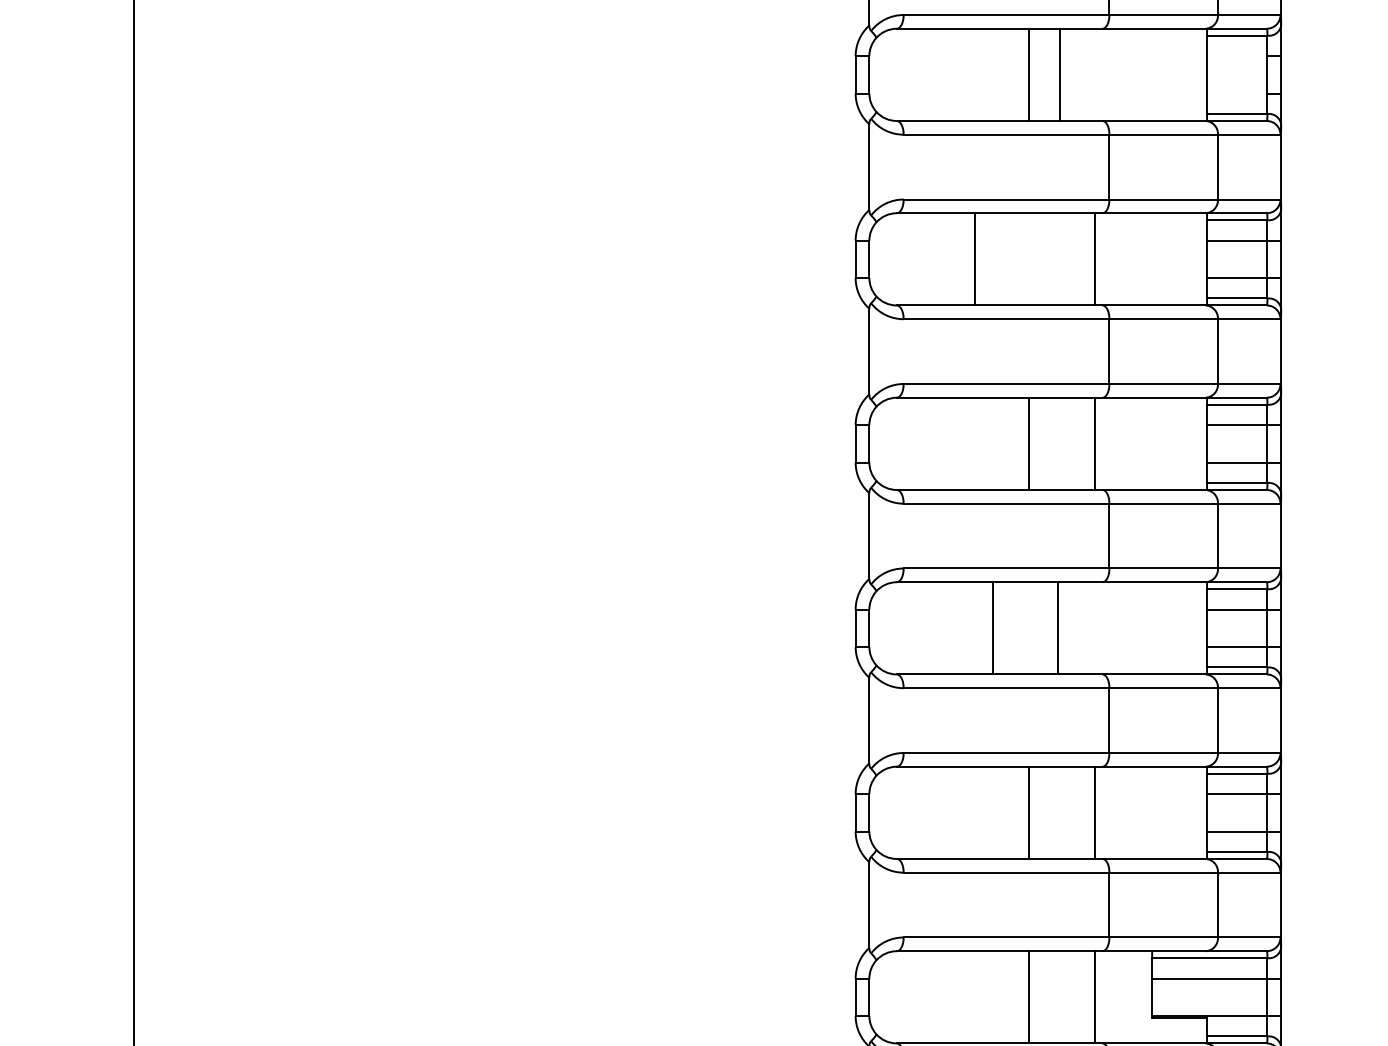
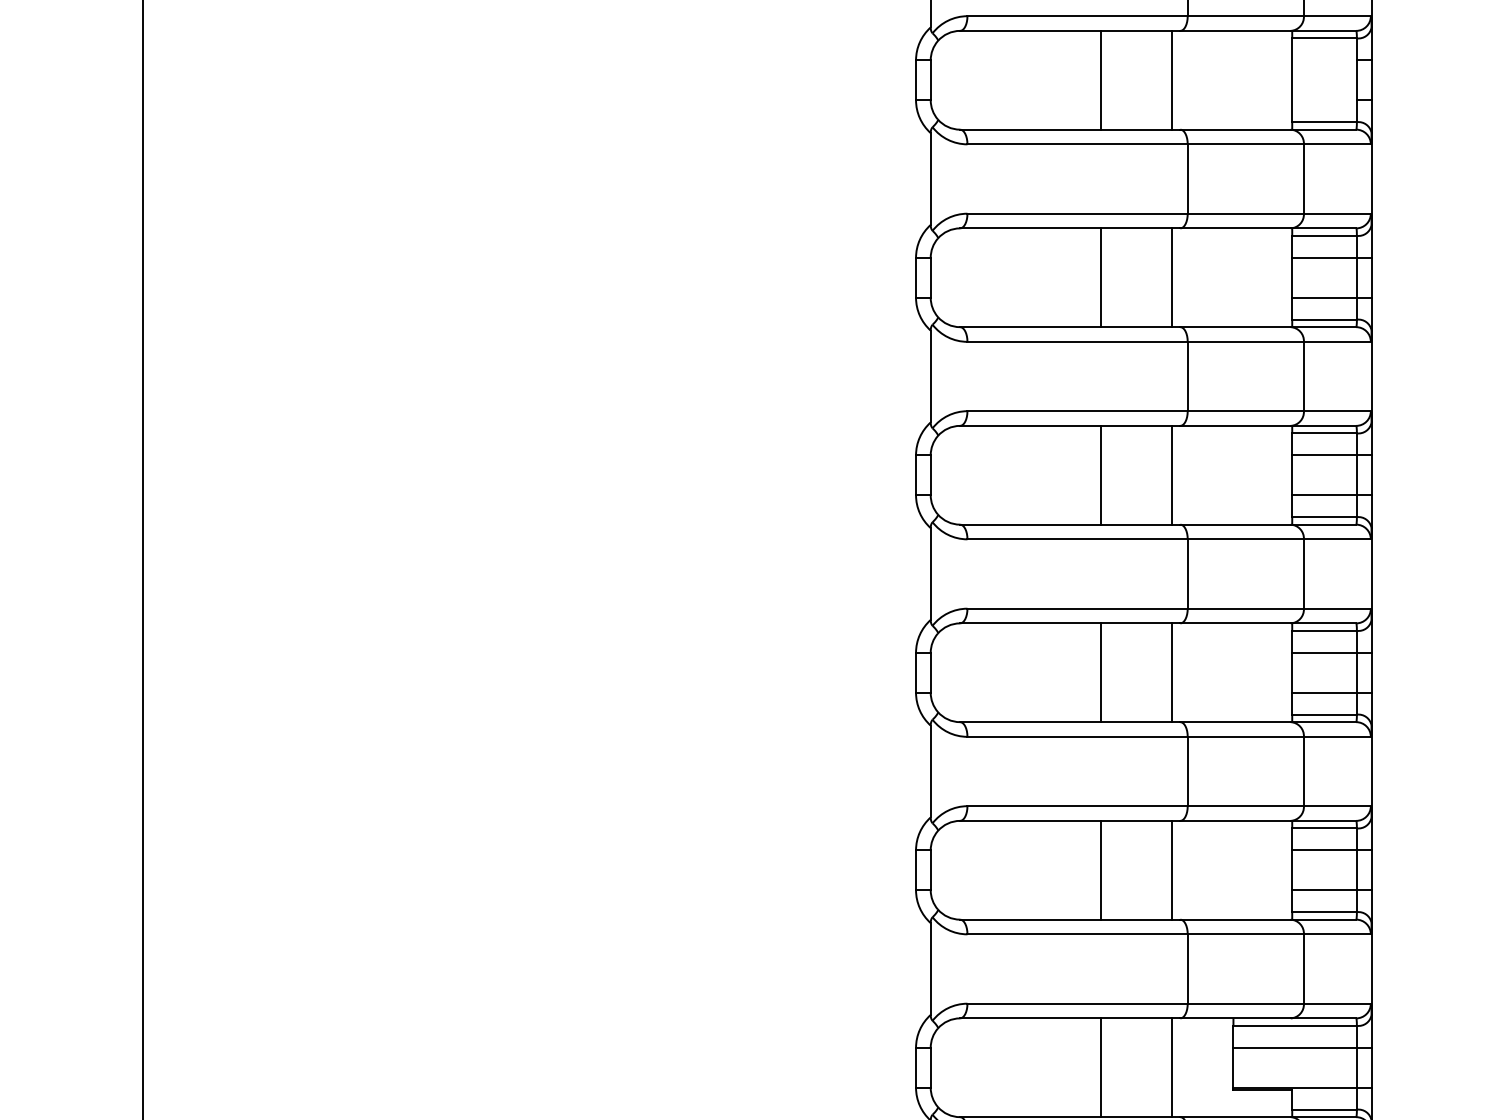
line: (1059, 74) -> (1171, 79), moved
line: (974, 259) -> (1101, 277), moved
line: (992, 628) -> (1101, 672), moved
line: (1057, 628) -> (1171, 672), moved

